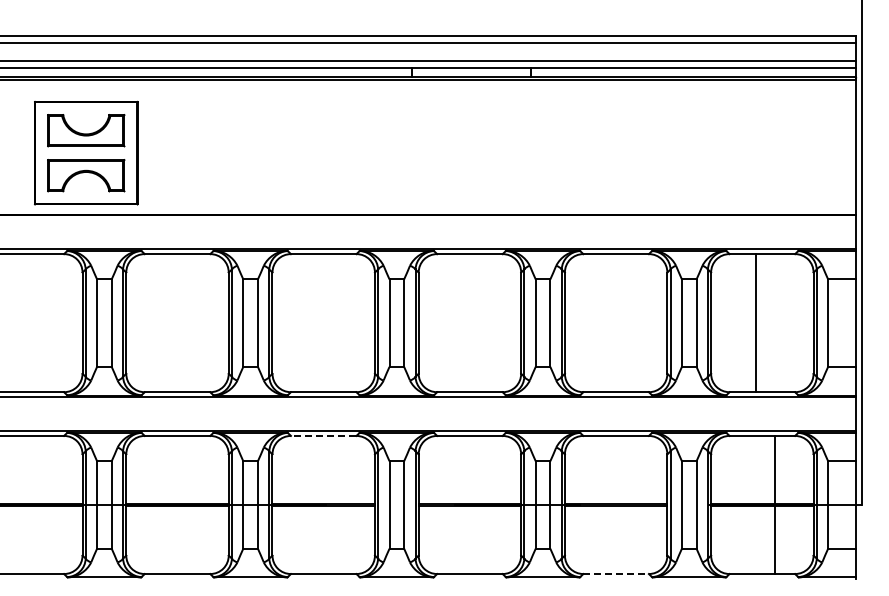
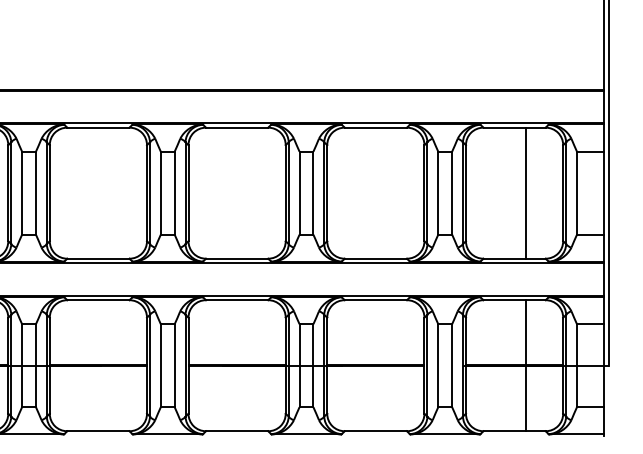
line: (755, 323) -> (526, 193), moved
line: (323, 435) -> (98, 299), dashed -> solid
line: (616, 574) -> (376, 431), dashed -> solid

